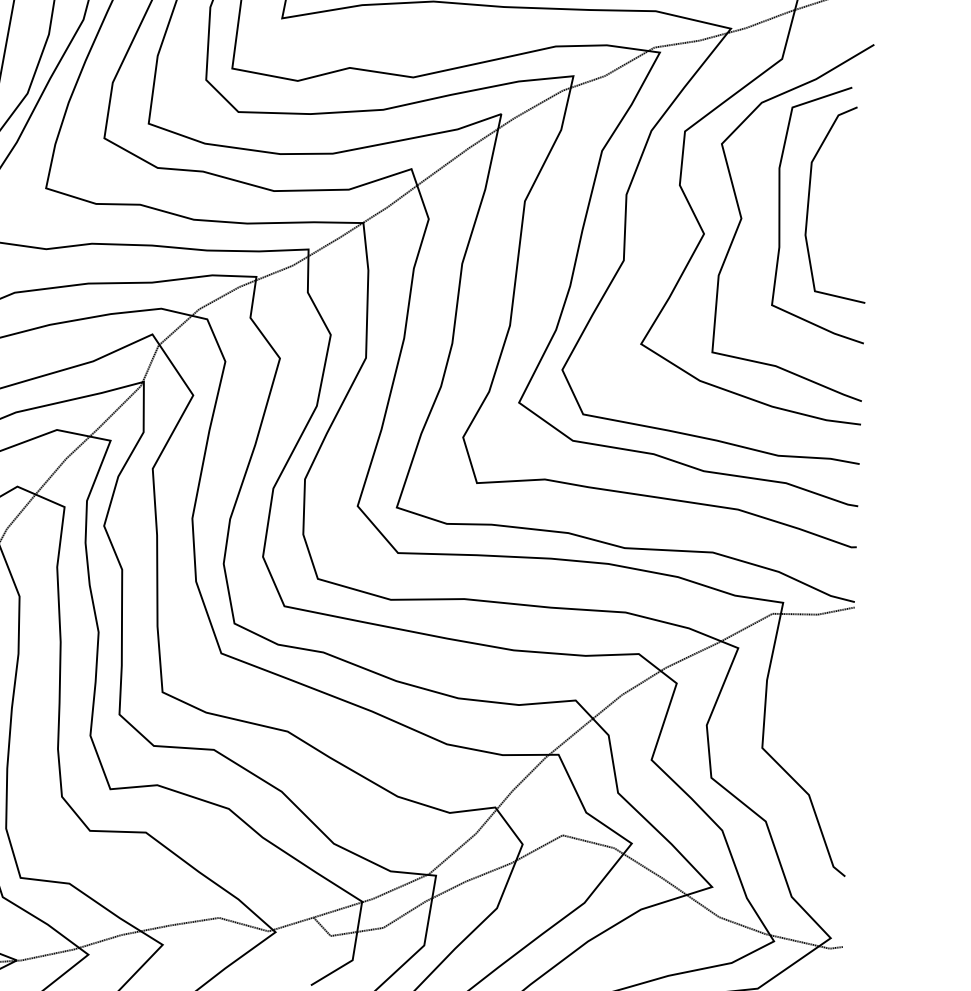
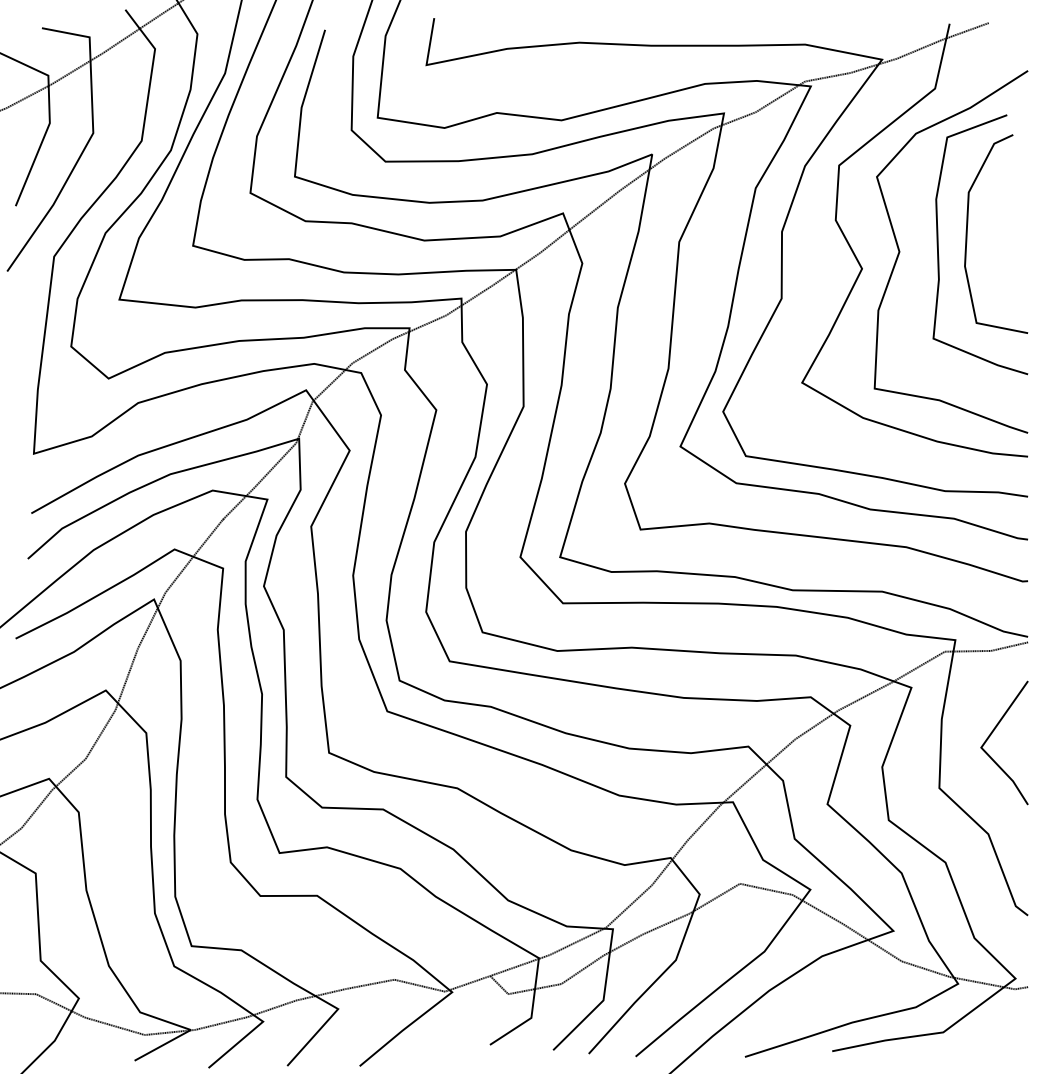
line: (817, 695) -> (993, 732), added

